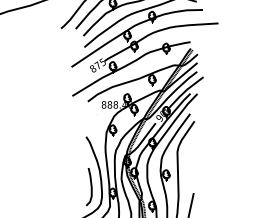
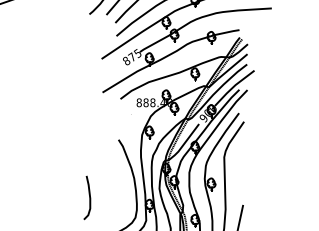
curve: (90, 187) -> (88, 198), moved

